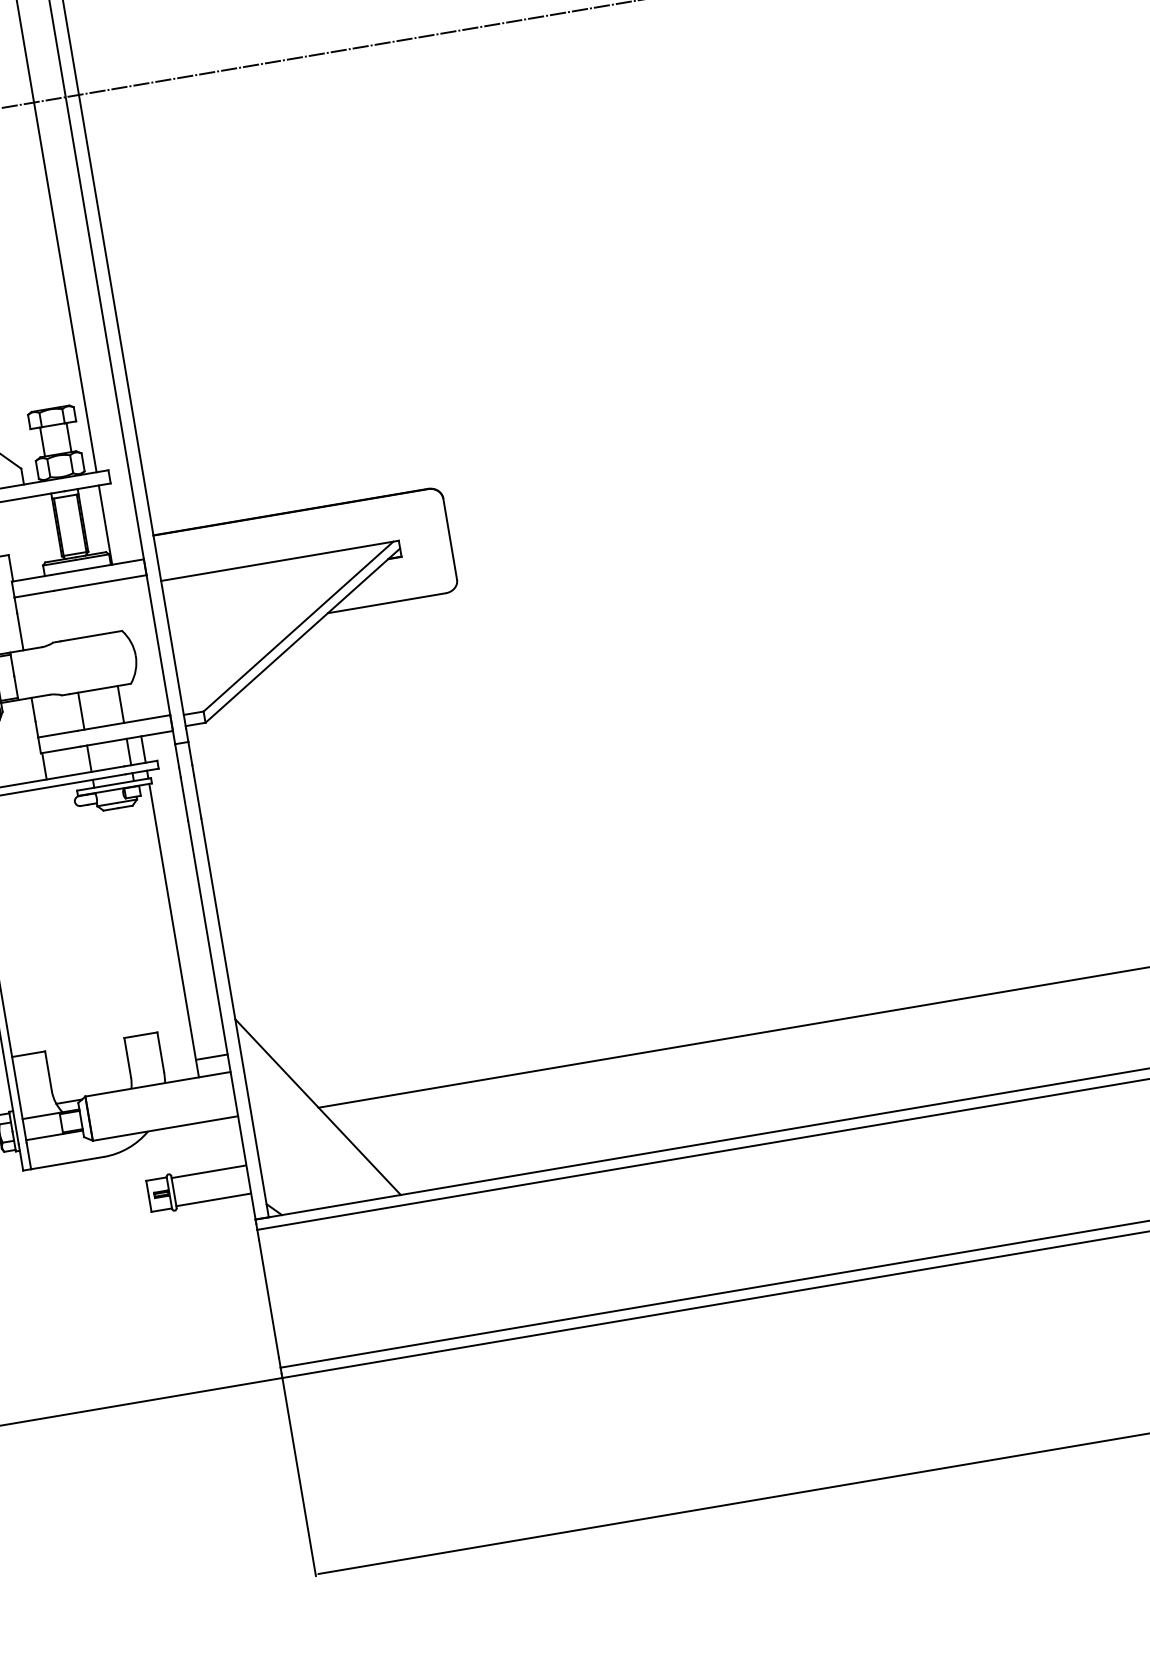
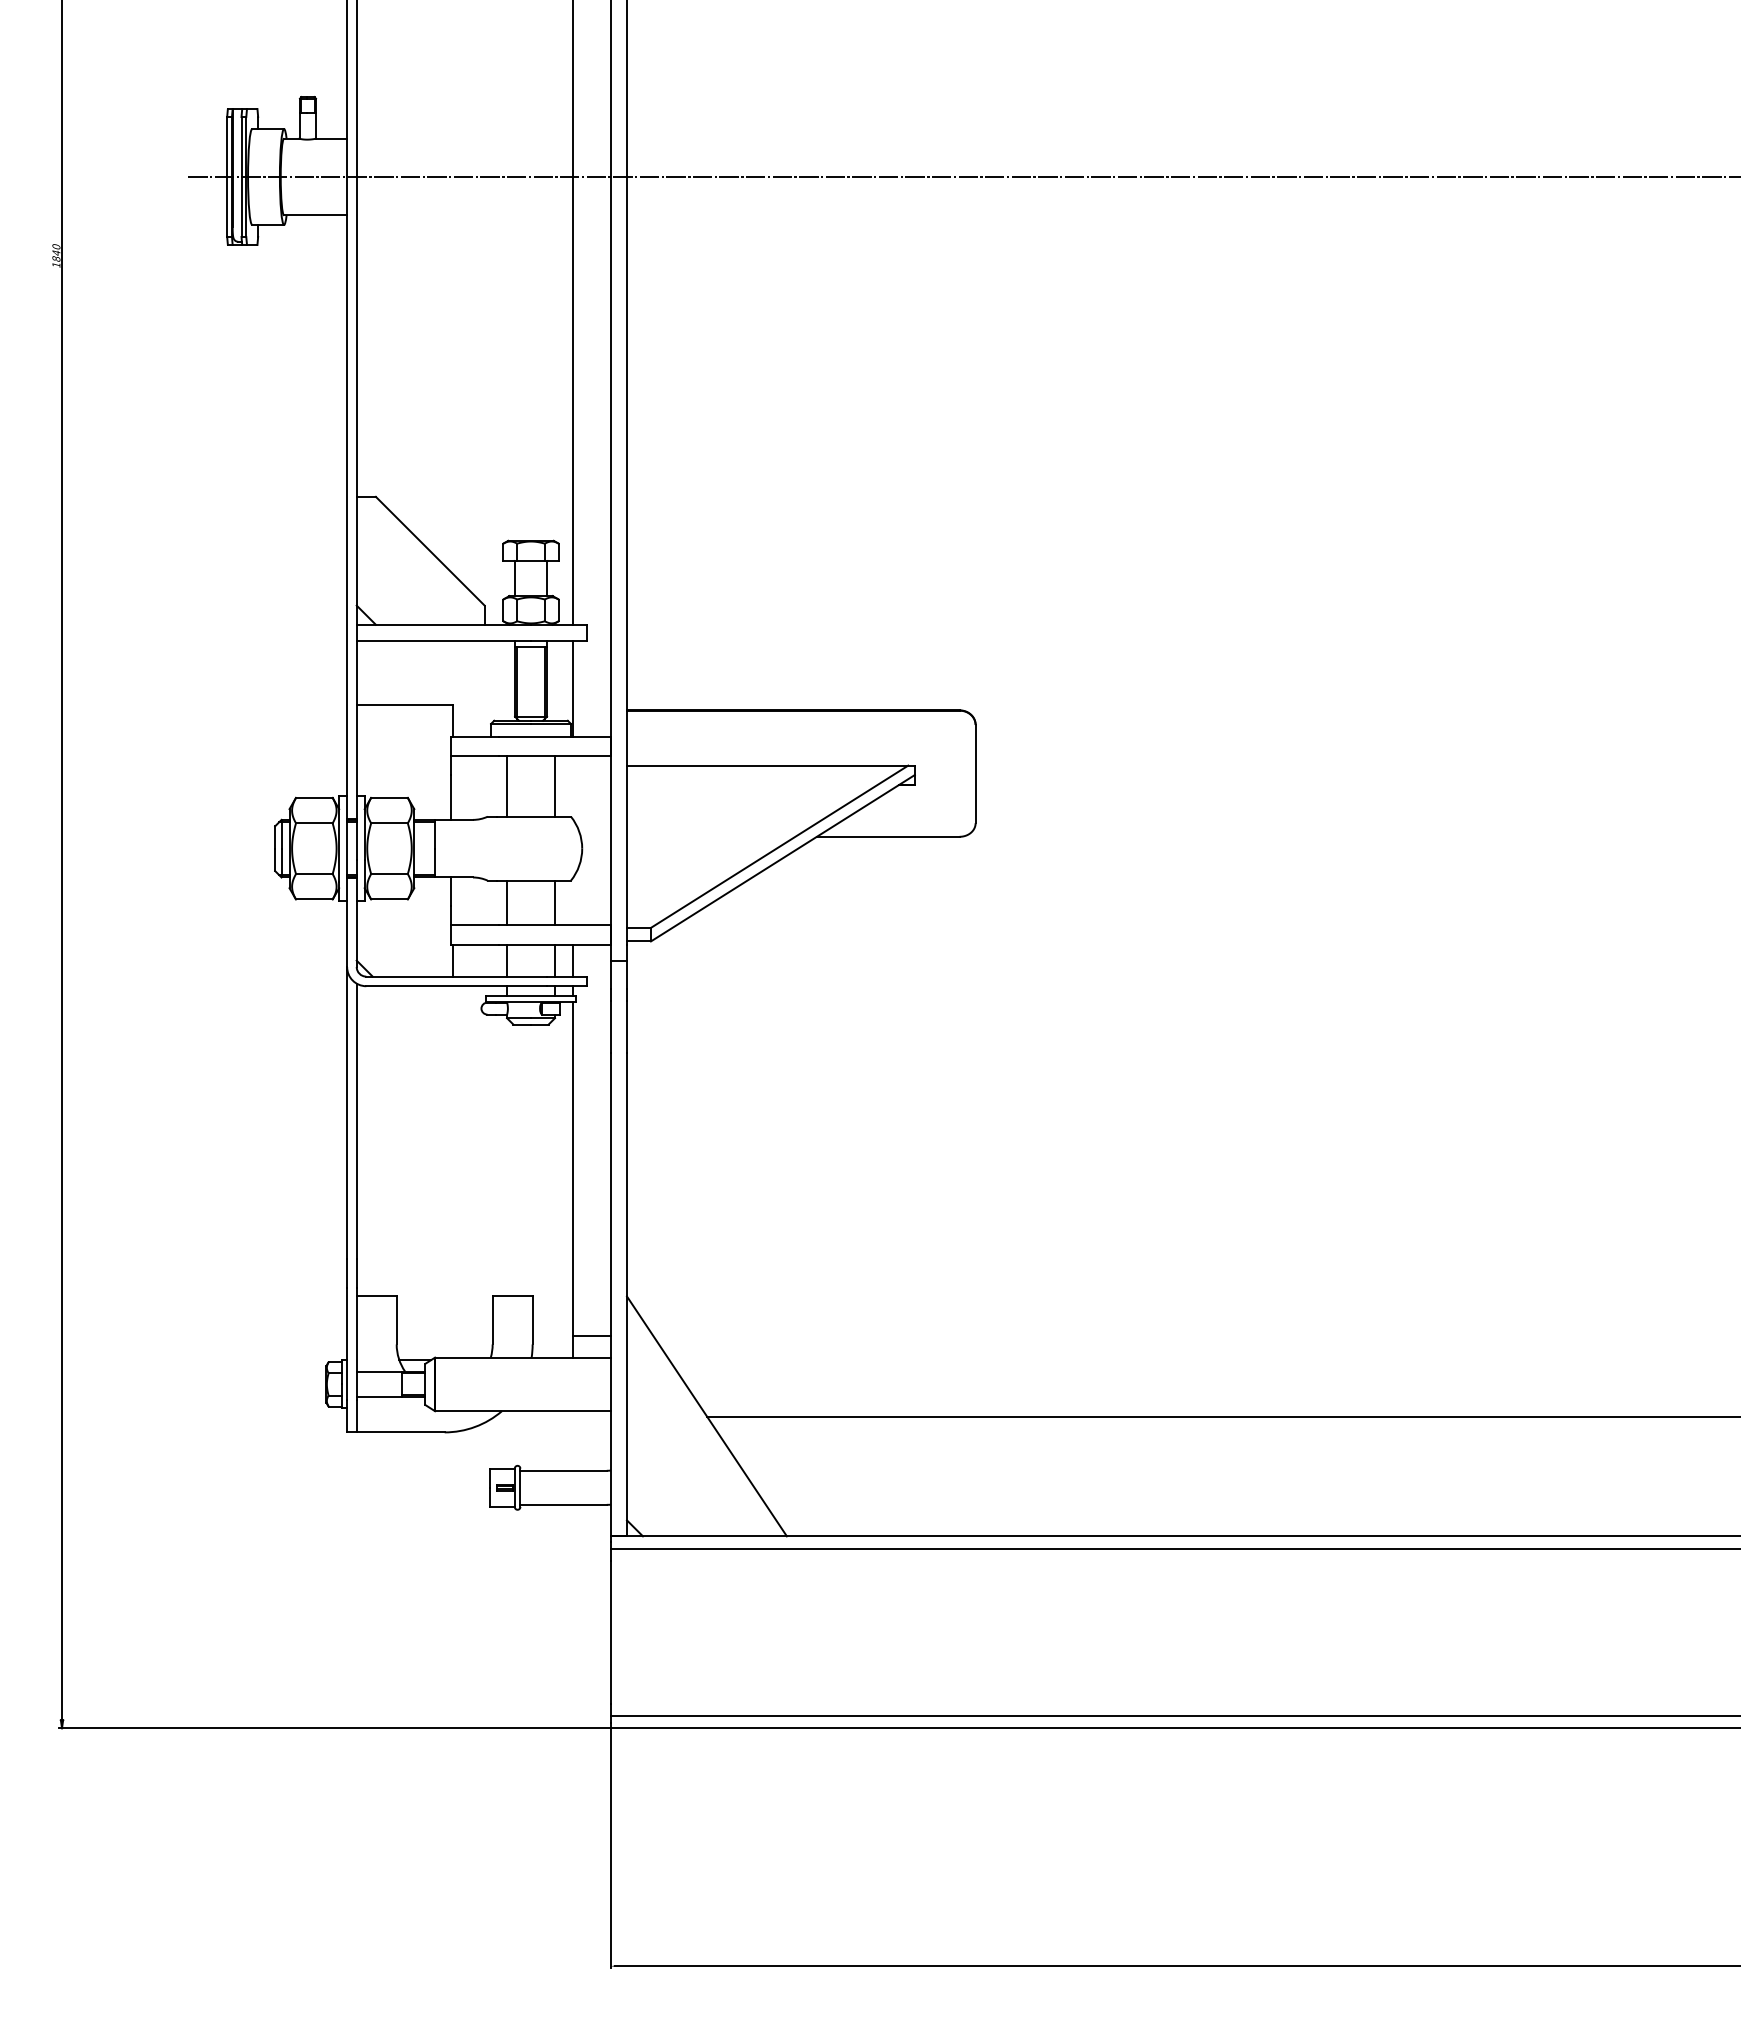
line: (104, 607) -> (555, 785), added
line: (65, 614) -> (507, 785), added

